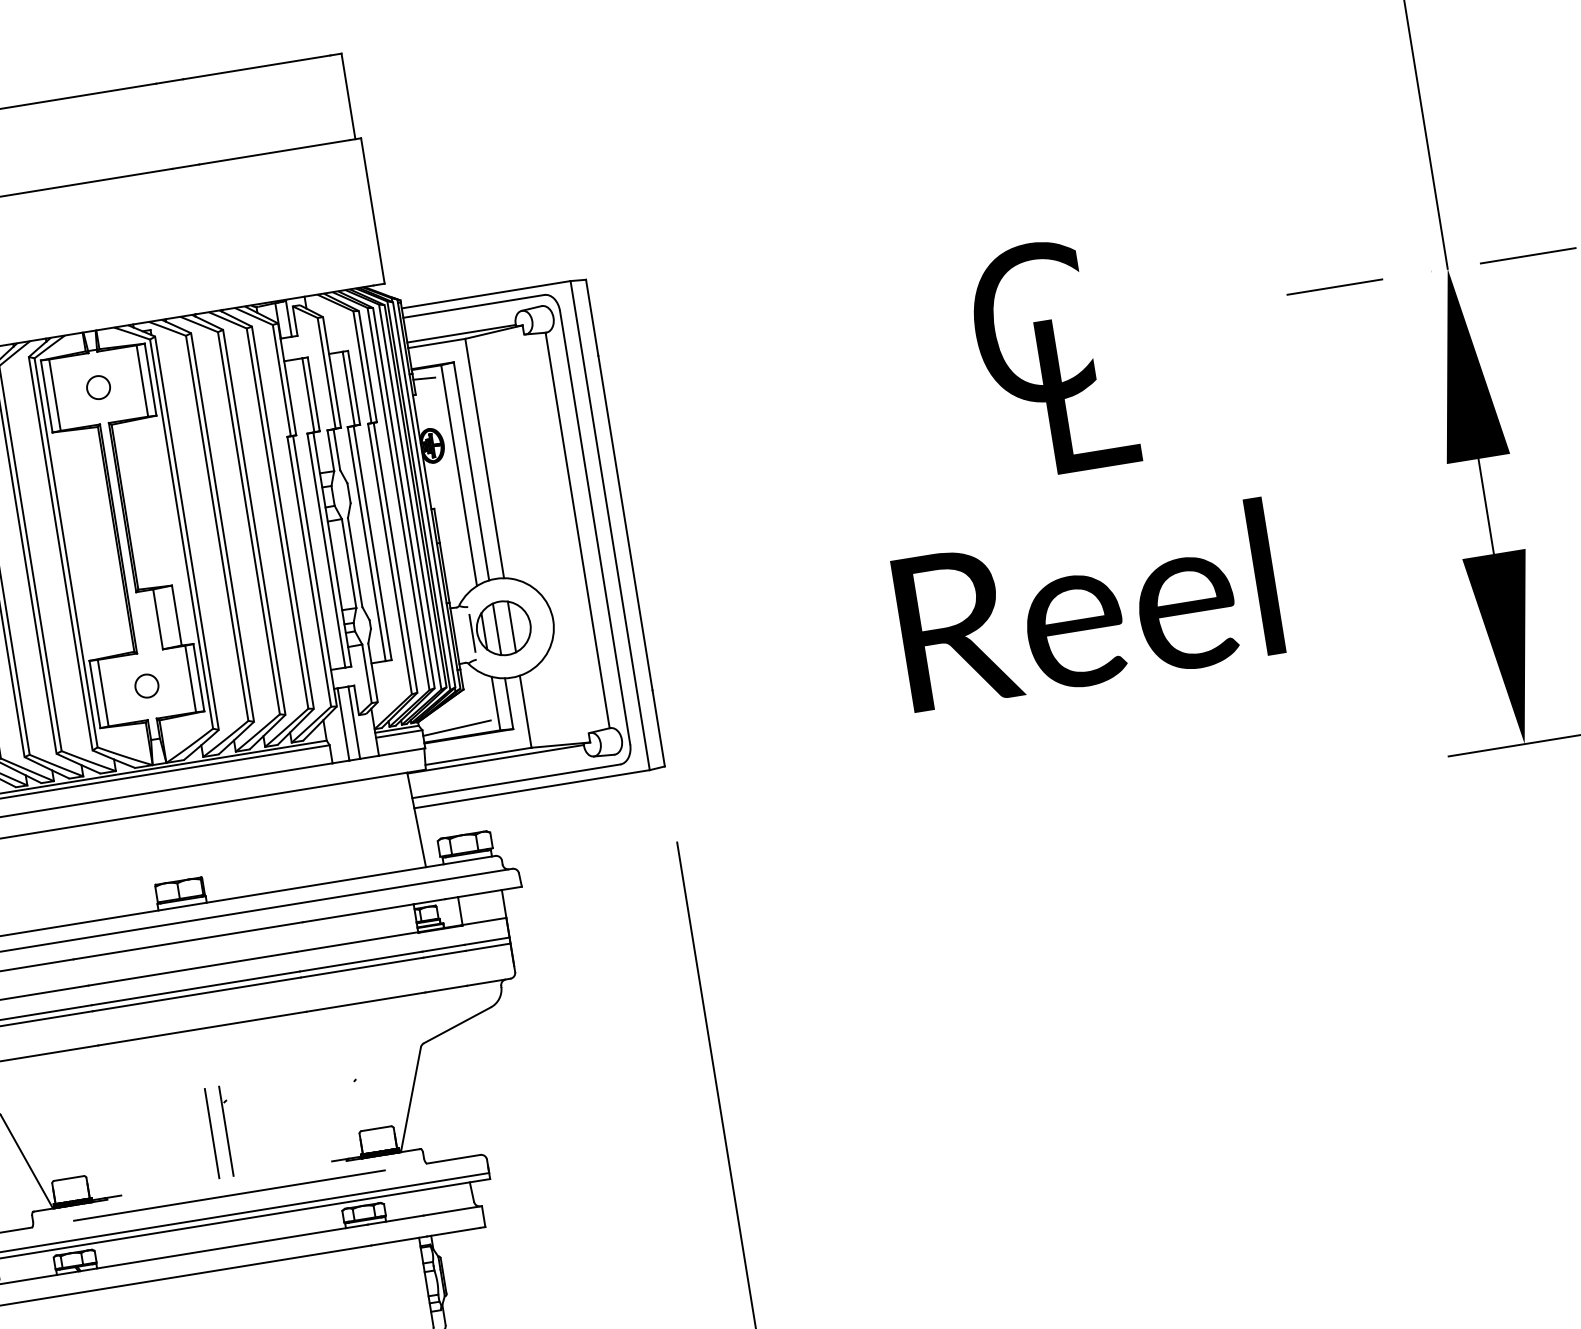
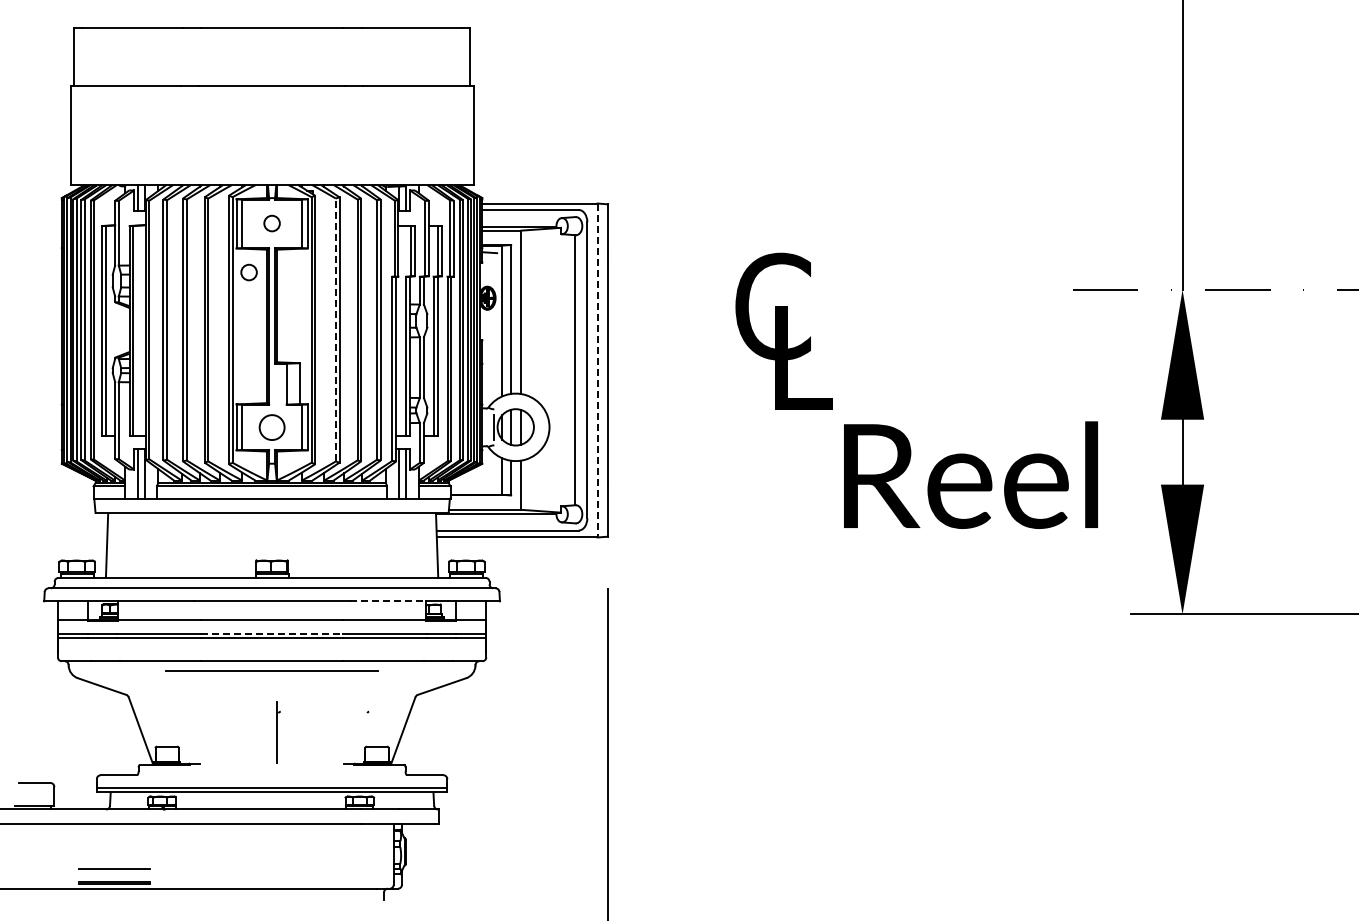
text: (1051, 356) -> (783, 330), moved
circle: (75, 464) -> (248, 272), added
line: (610, 525) -> (597, 370), solid -> dashed
line: (216, 527) -> (335, 329), solid -> dashed
text: (1087, 604) -> (970, 474), moved
circle: (145, 684) -> (271, 426), size x1.6
line: (456, 727) -> (473, 488), removed
line: (358, 913) -> (388, 601), solid -> dashed
line: (196, 987) -> (272, 633), solid -> dashed
line: (212, 1132) -> (267, 731), removed
line: (228, 1194) -> (271, 670), moved

